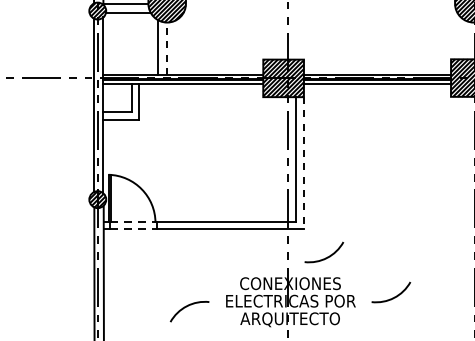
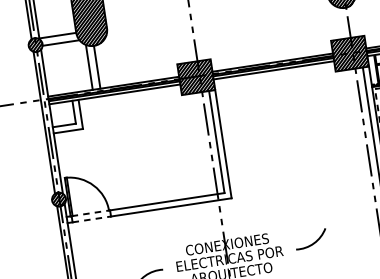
line: (167, 48) -> (97, 67), dashed -> solid
line: (303, 163) -> (223, 144), dashed -> solid
arc: (327, 256) -> (254, 217), removed

